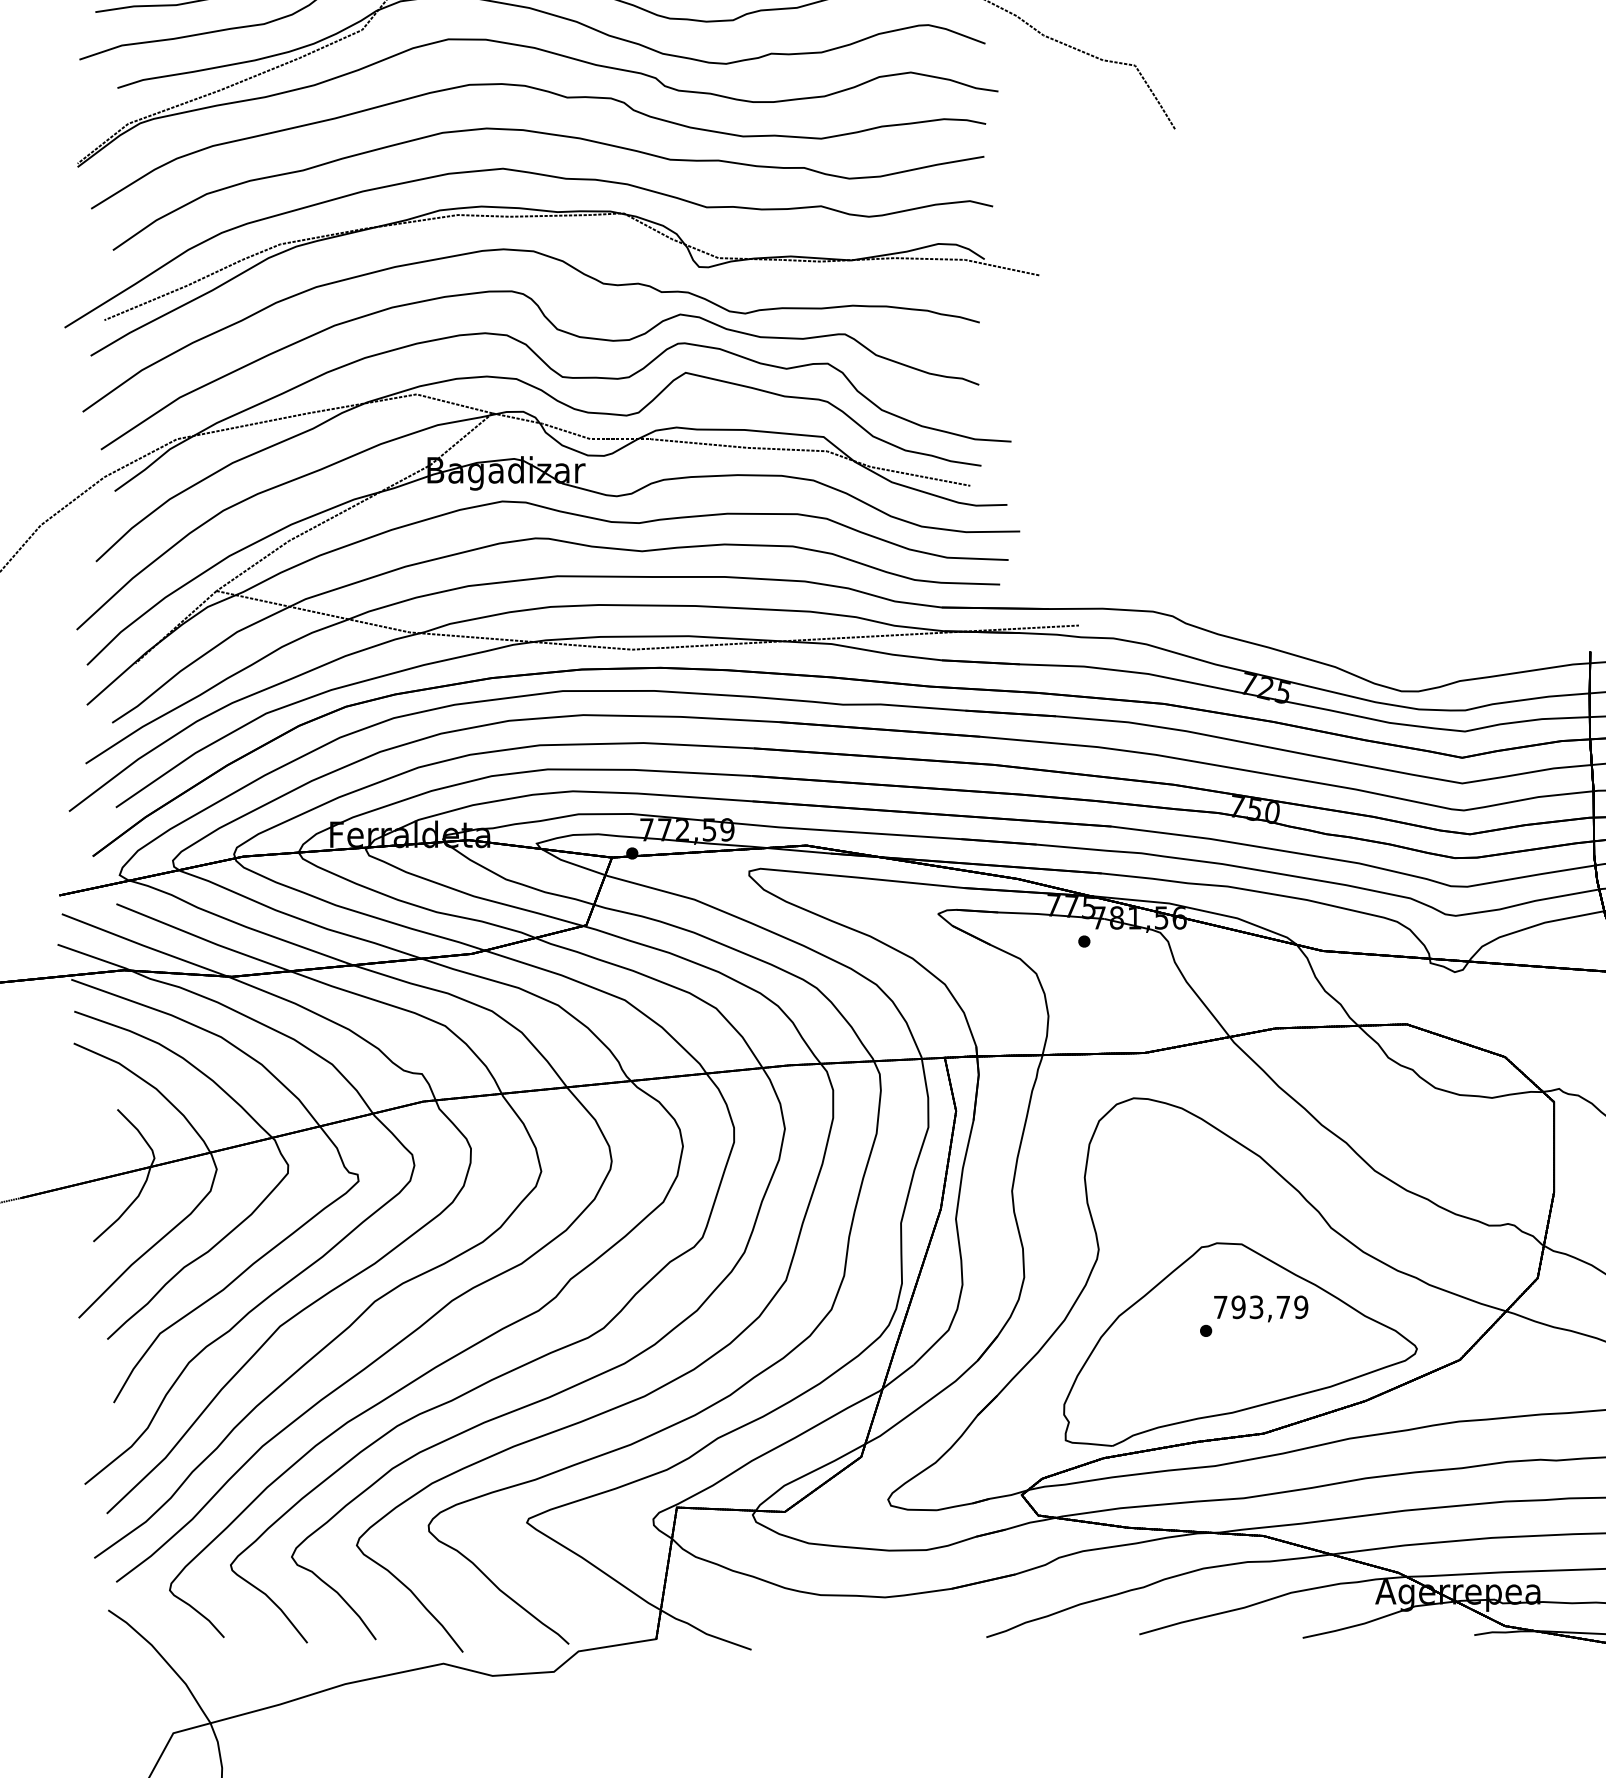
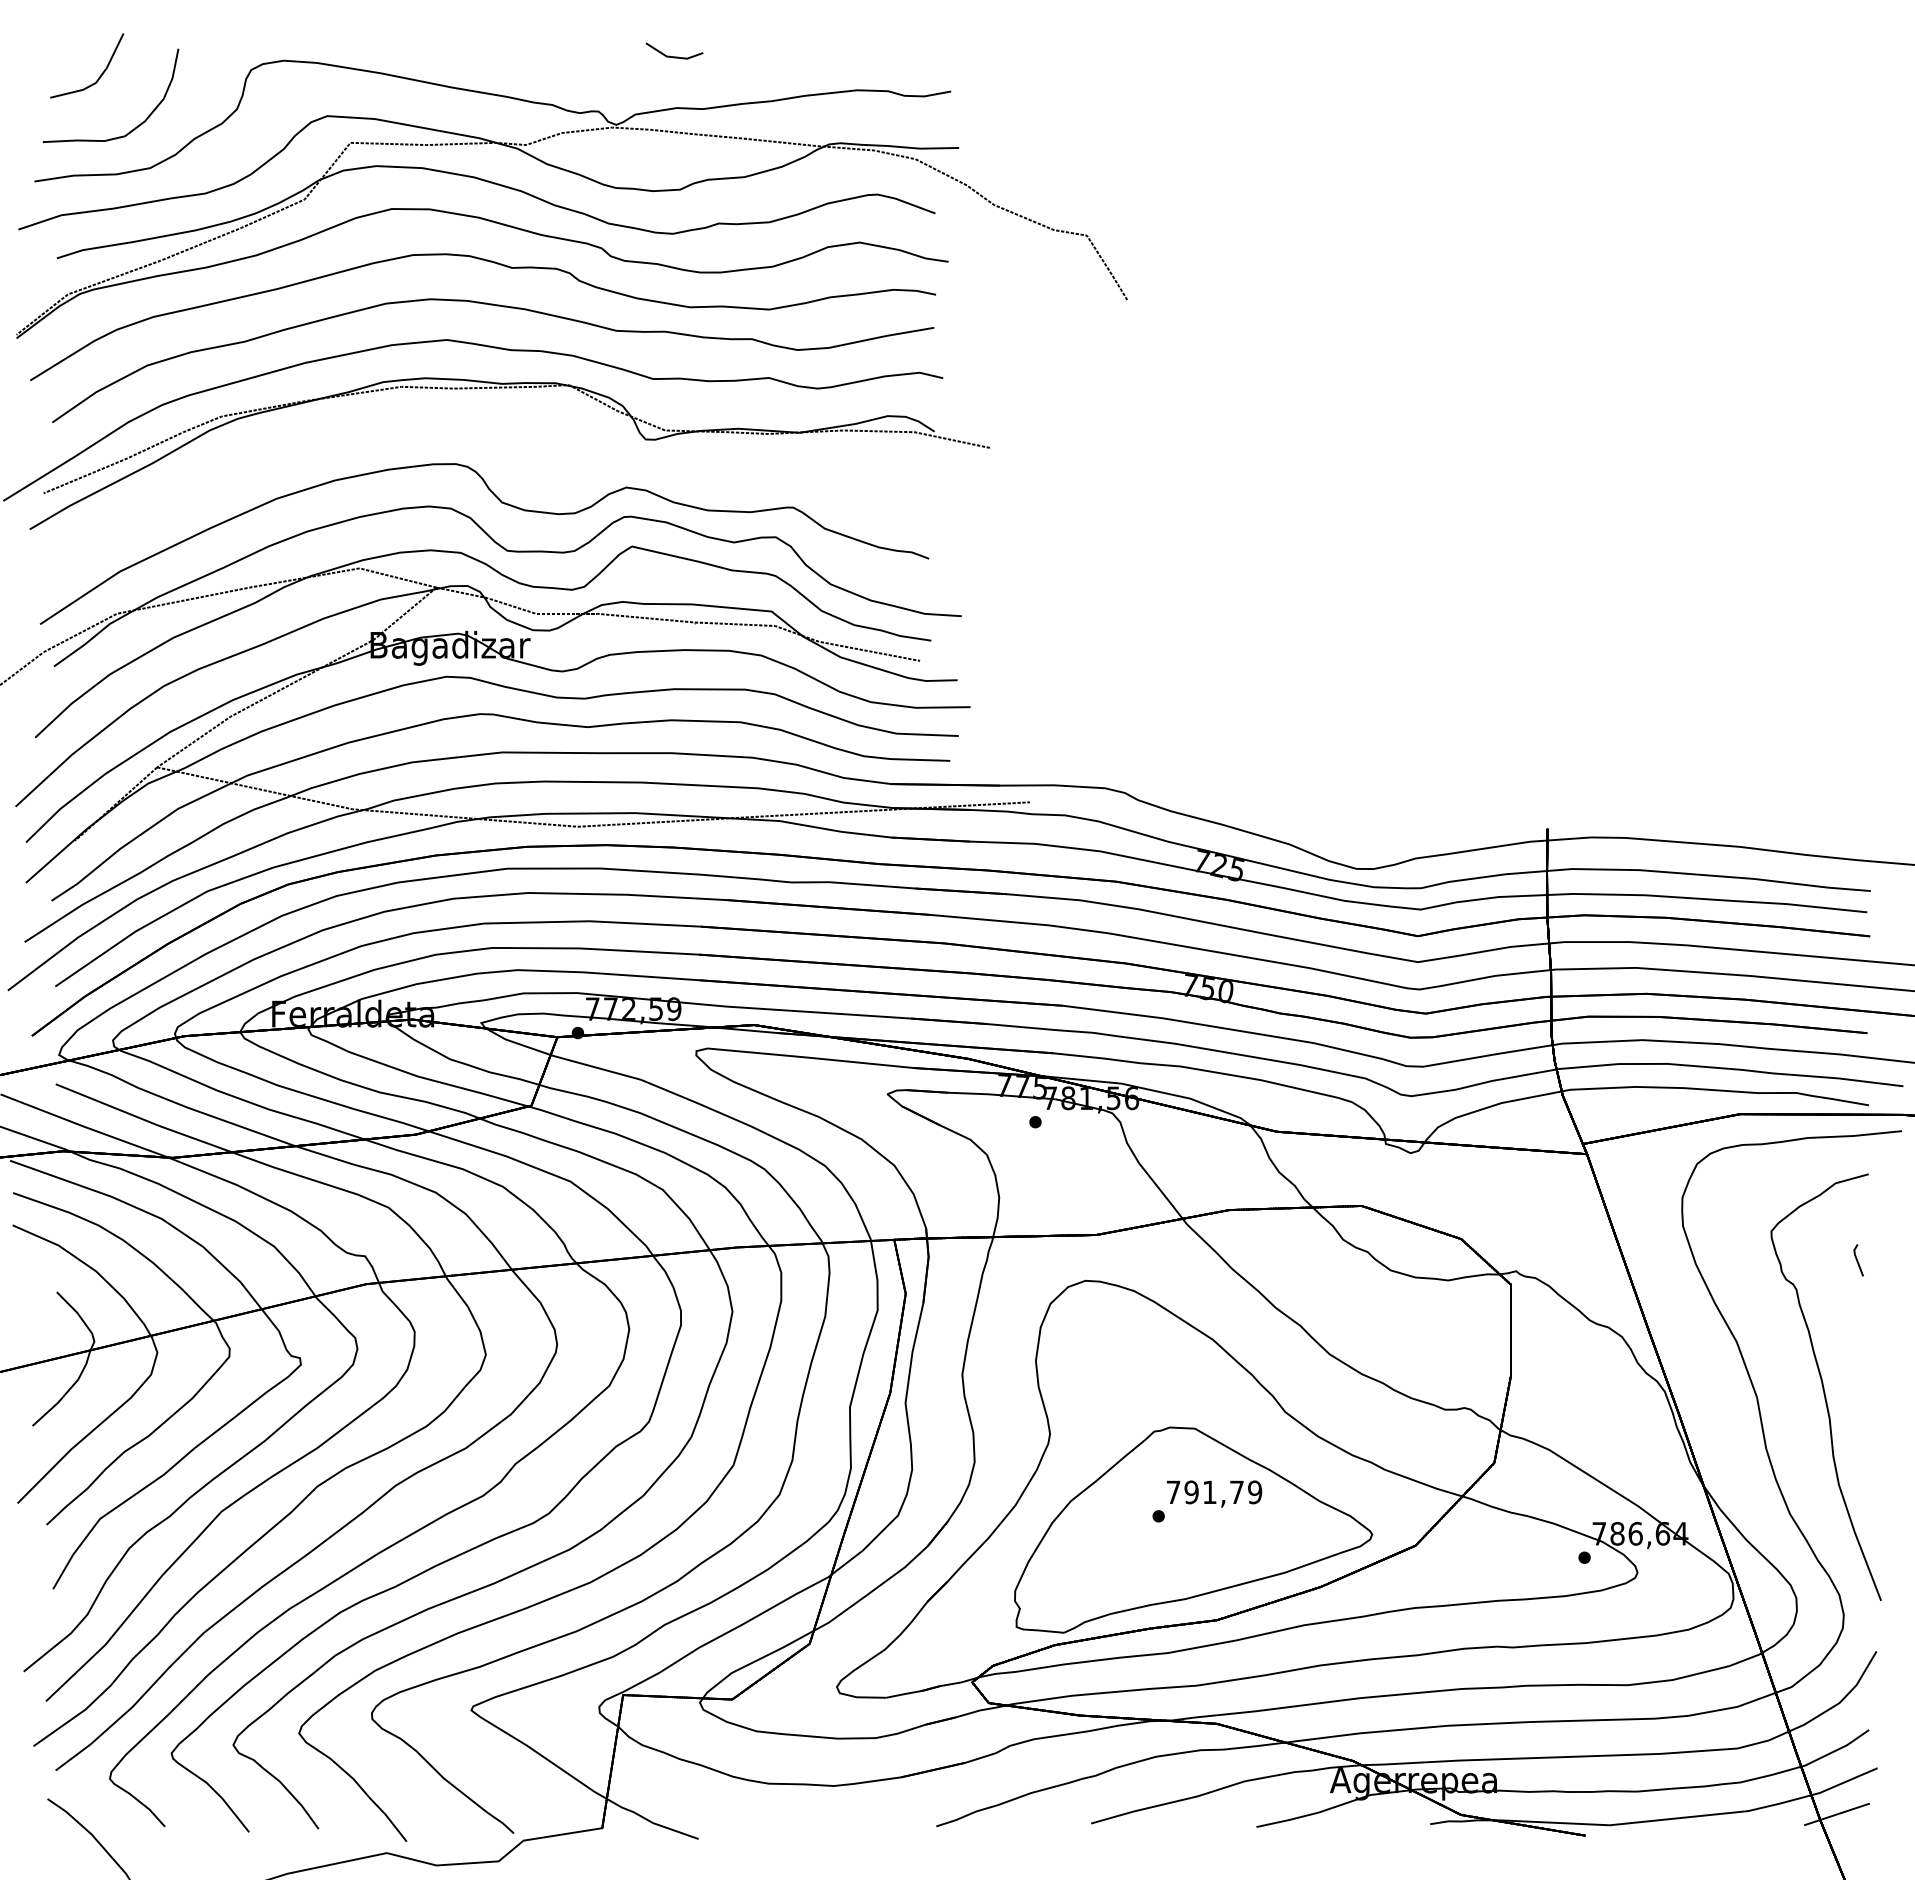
curve: (571, 268) -> (516, 440), removed
text: (1256, 1307) -> (1209, 1492), 793,79 -> 791,79

